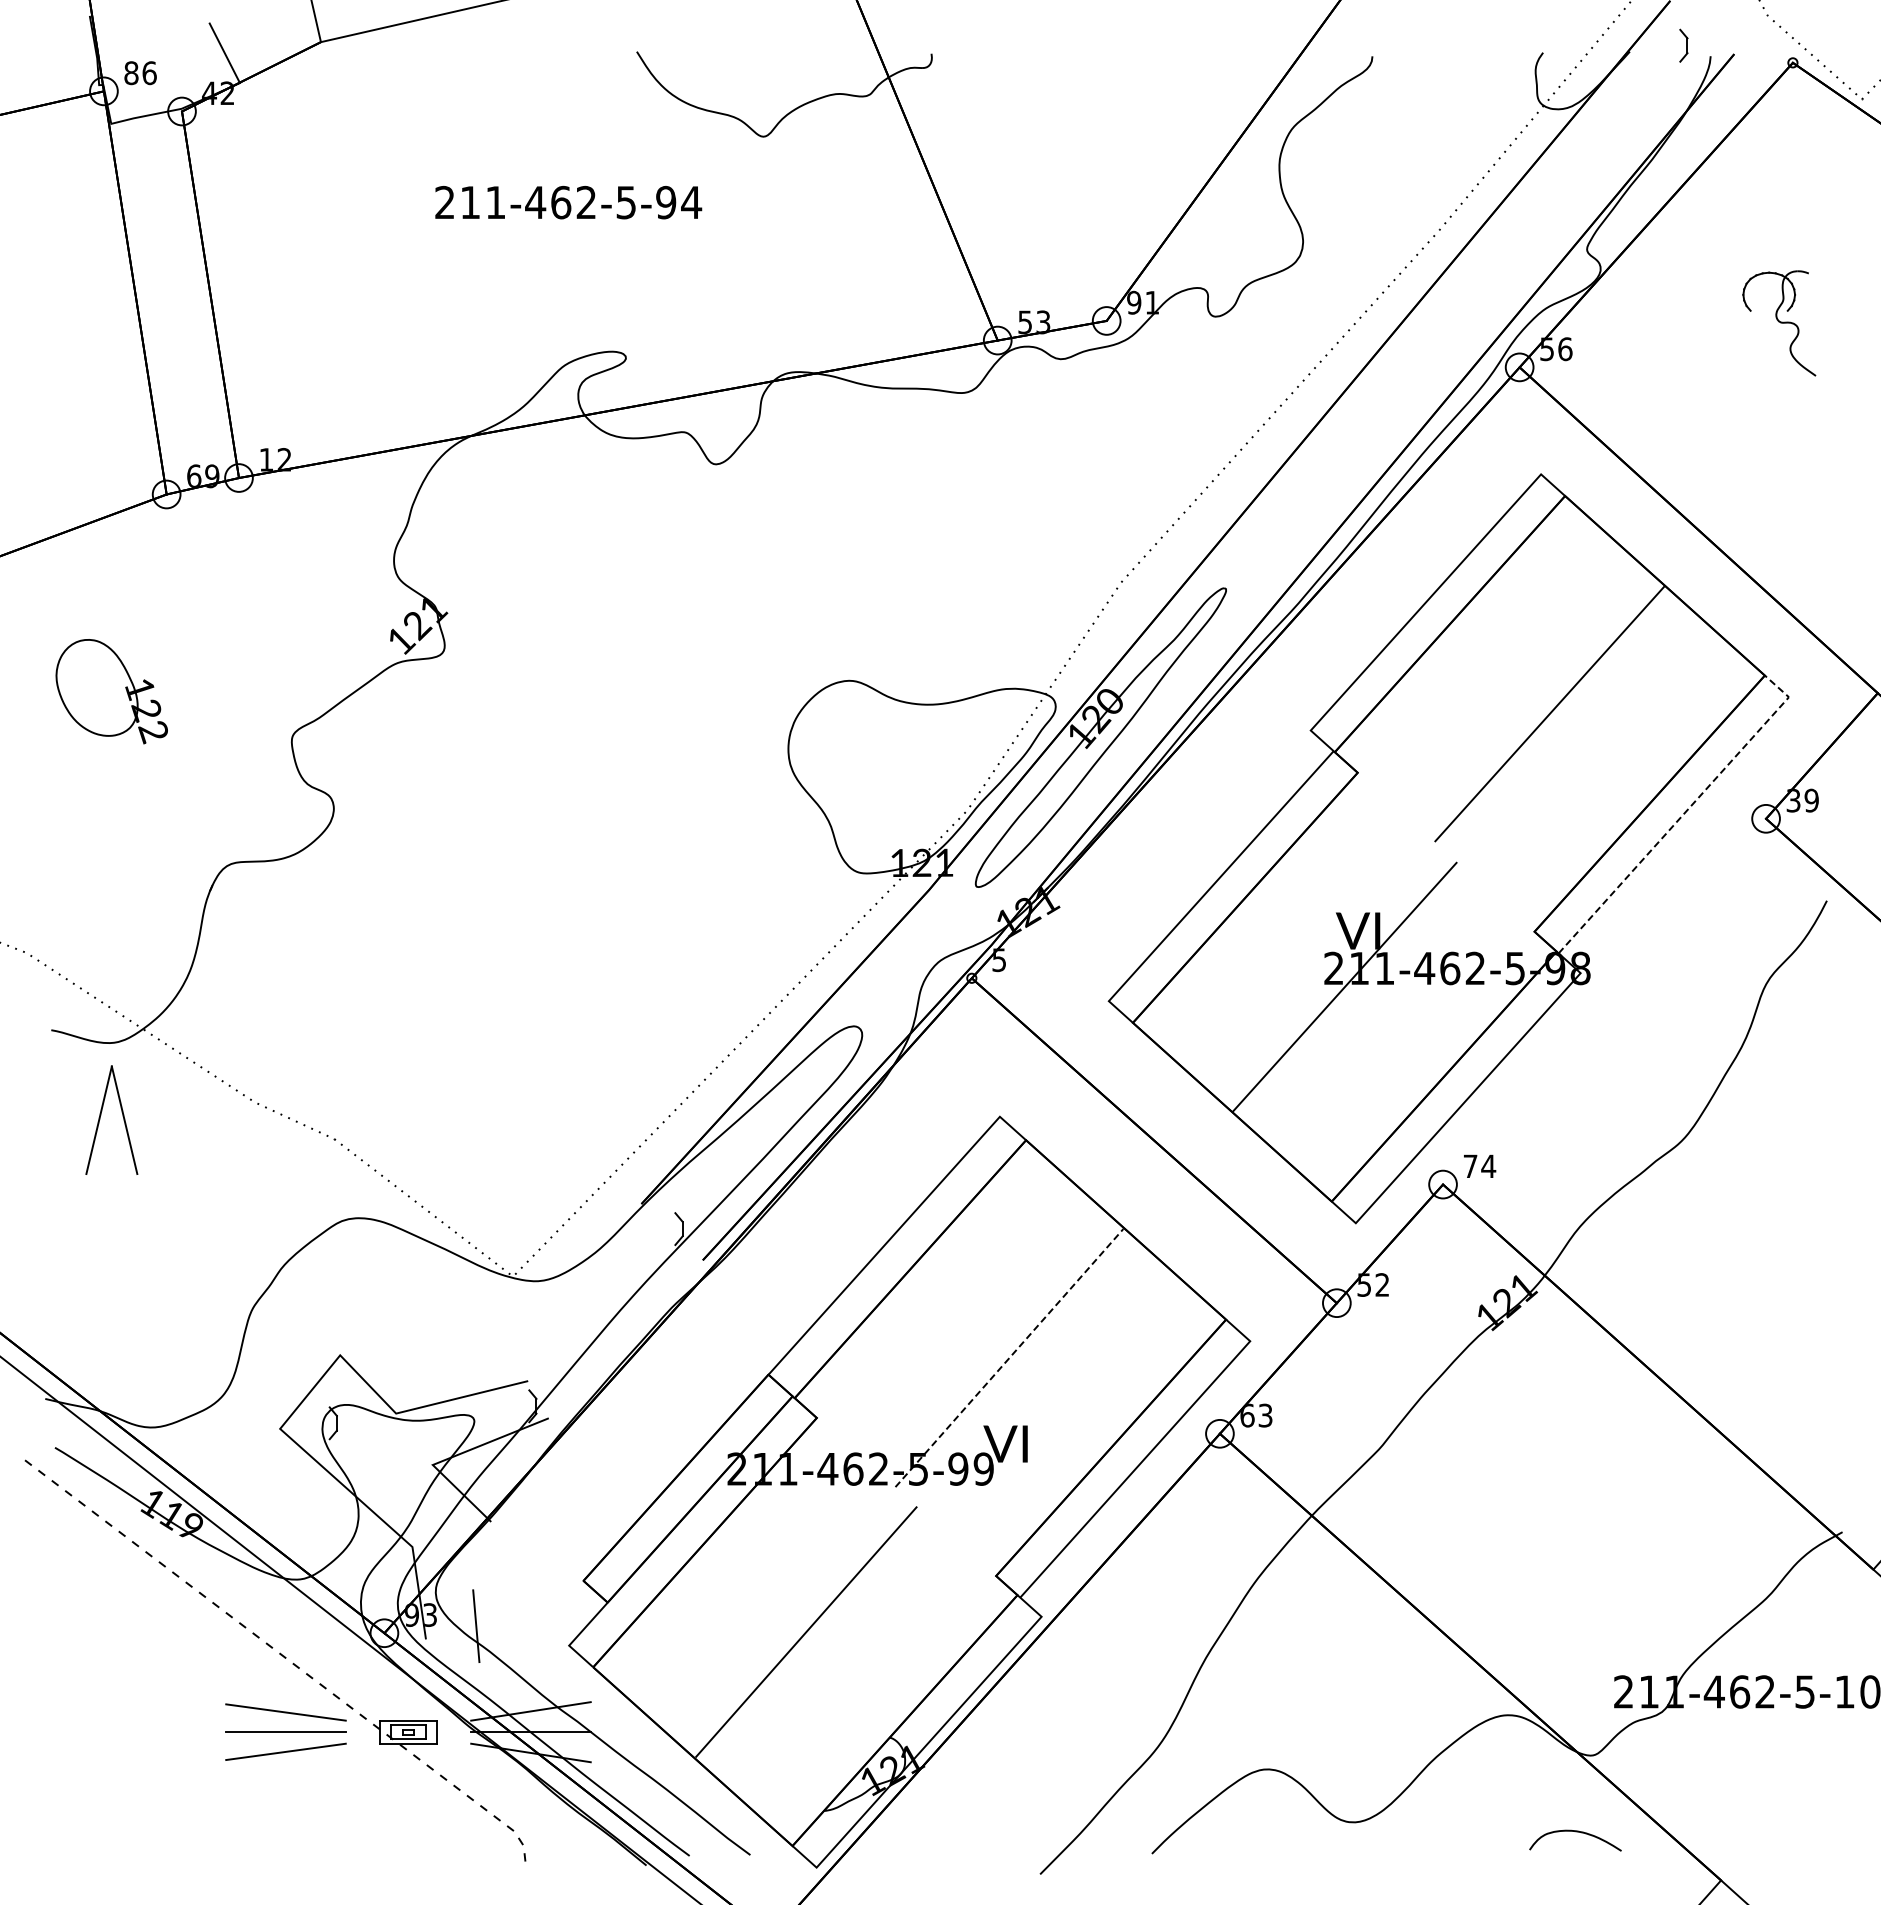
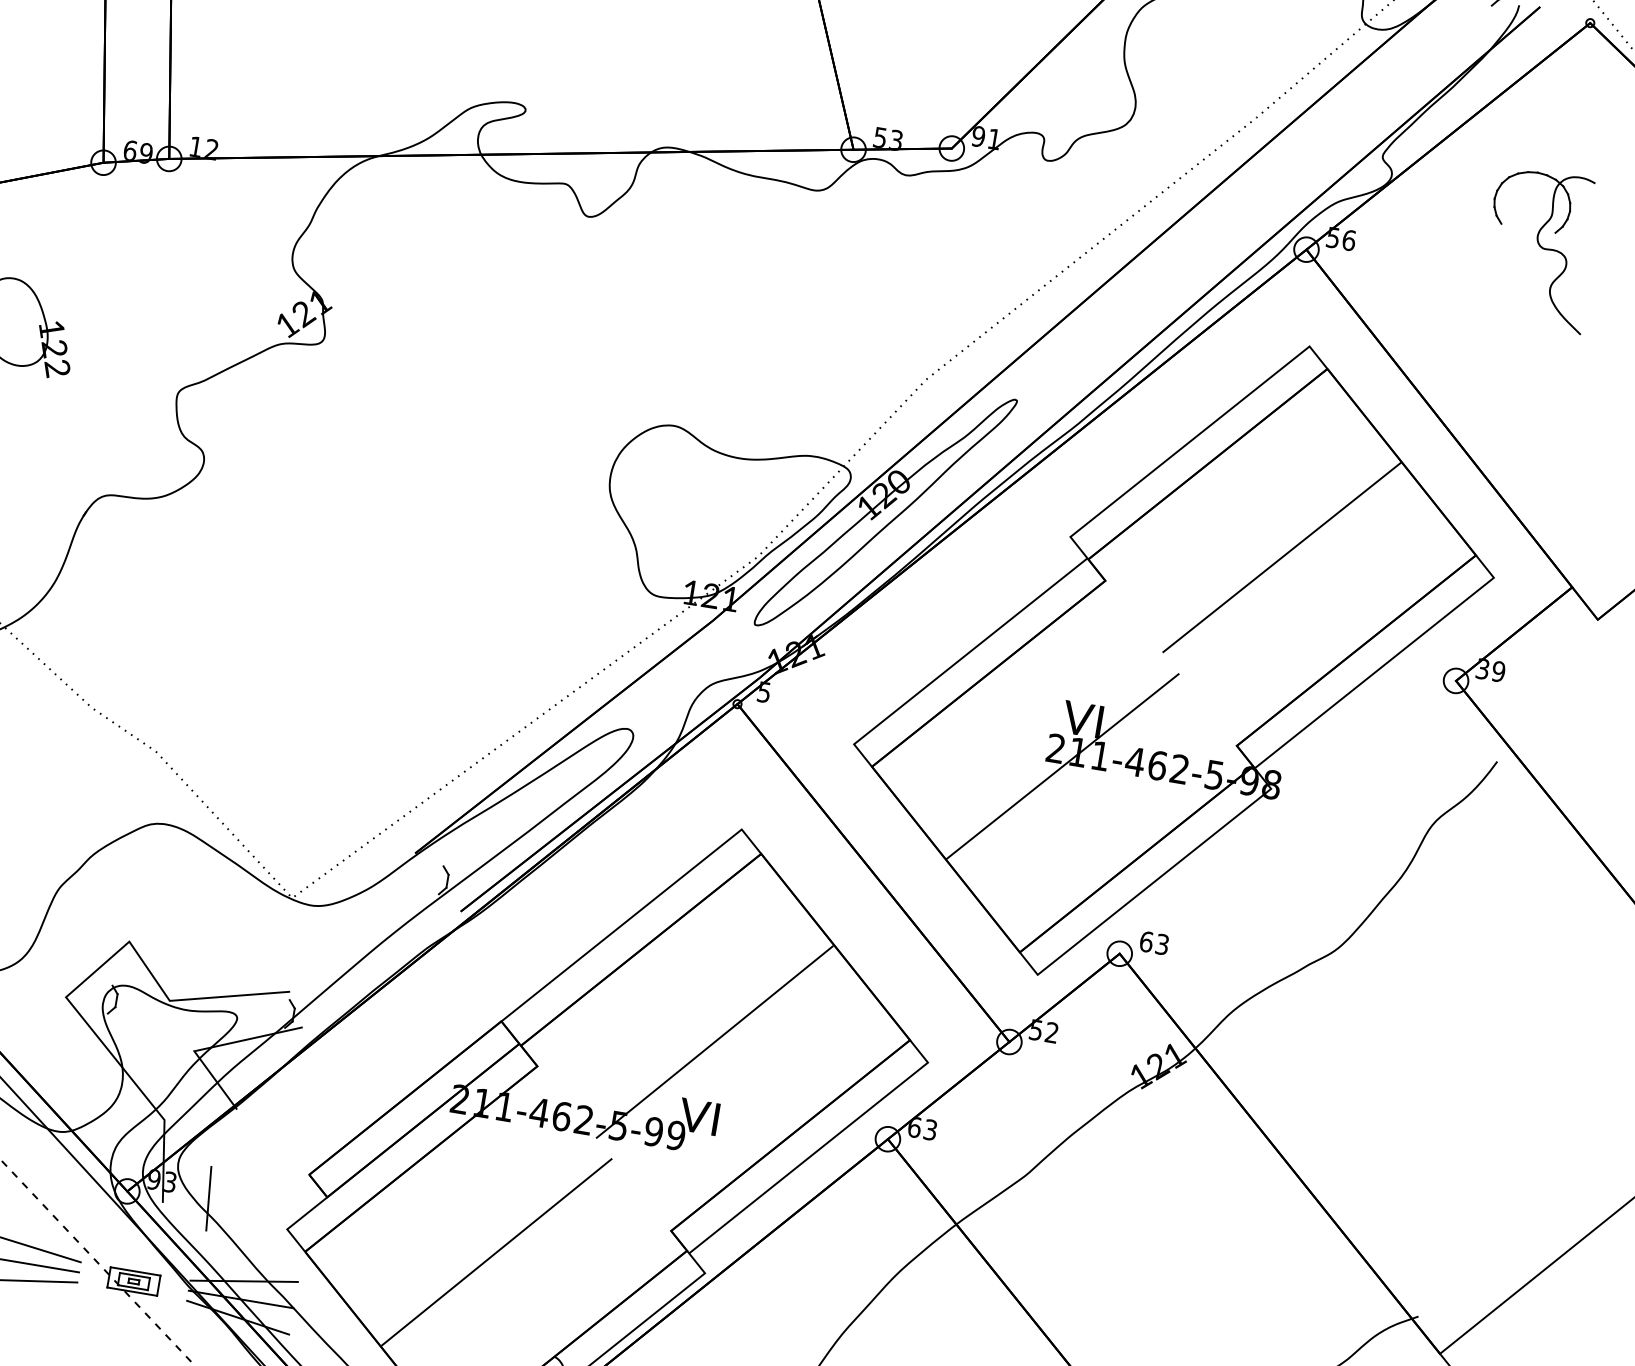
part: (1779, 323) -> (1540, 249), size x1.67
line: (1685, 812) -> (1386, 663), dashed -> solid
text: (1479, 1166) -> (1154, 943), 74 -> 63
line: (1009, 1357) -> (714, 1041), dashed -> solid

